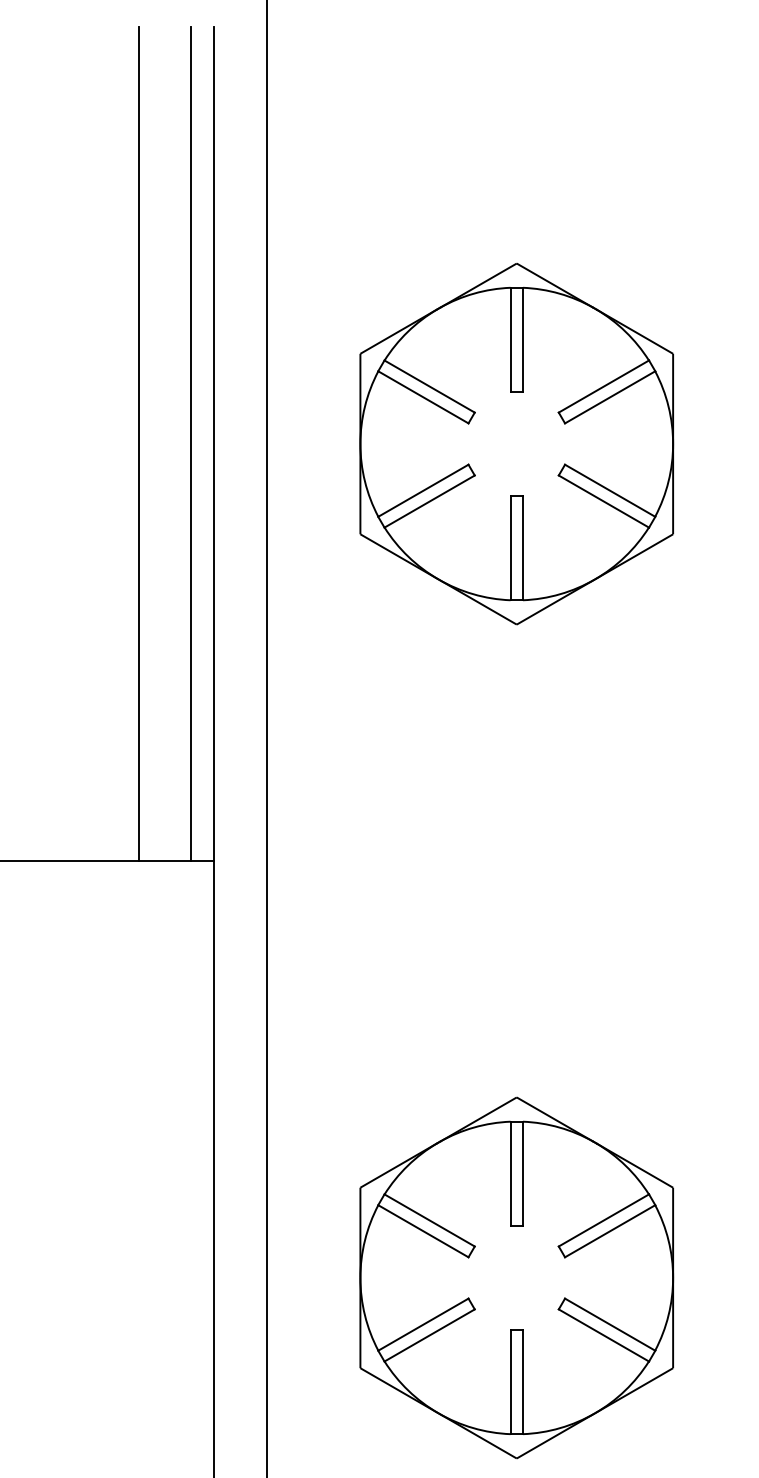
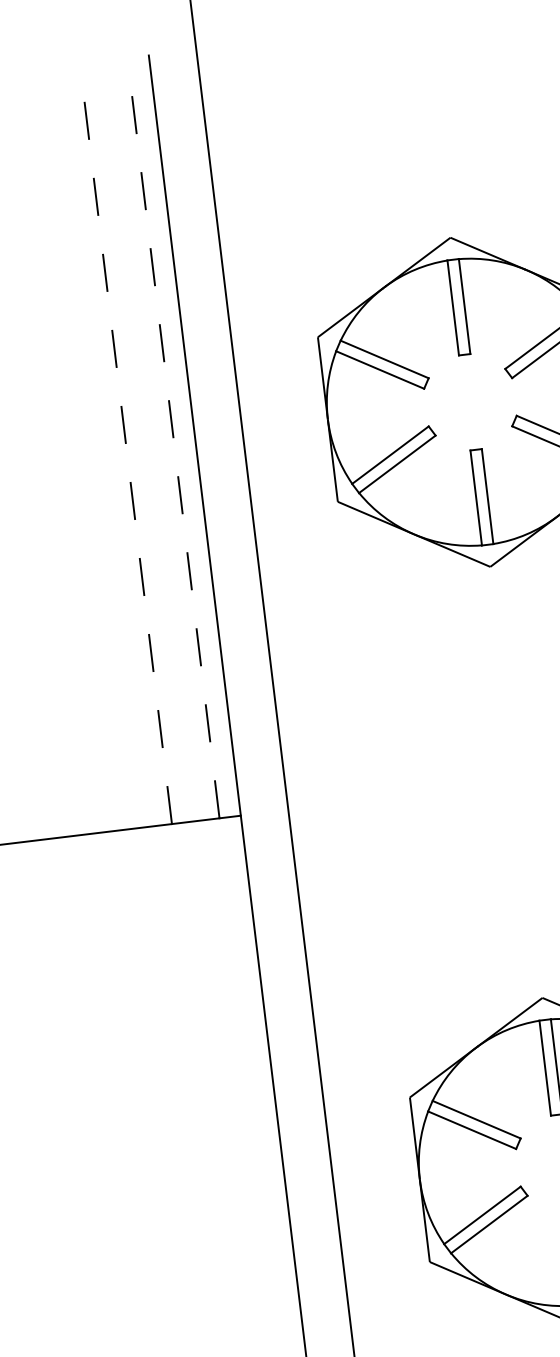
line: (138, 444) -> (125, 444), solid -> dashed
line: (191, 444) -> (173, 438), solid -> dashed

